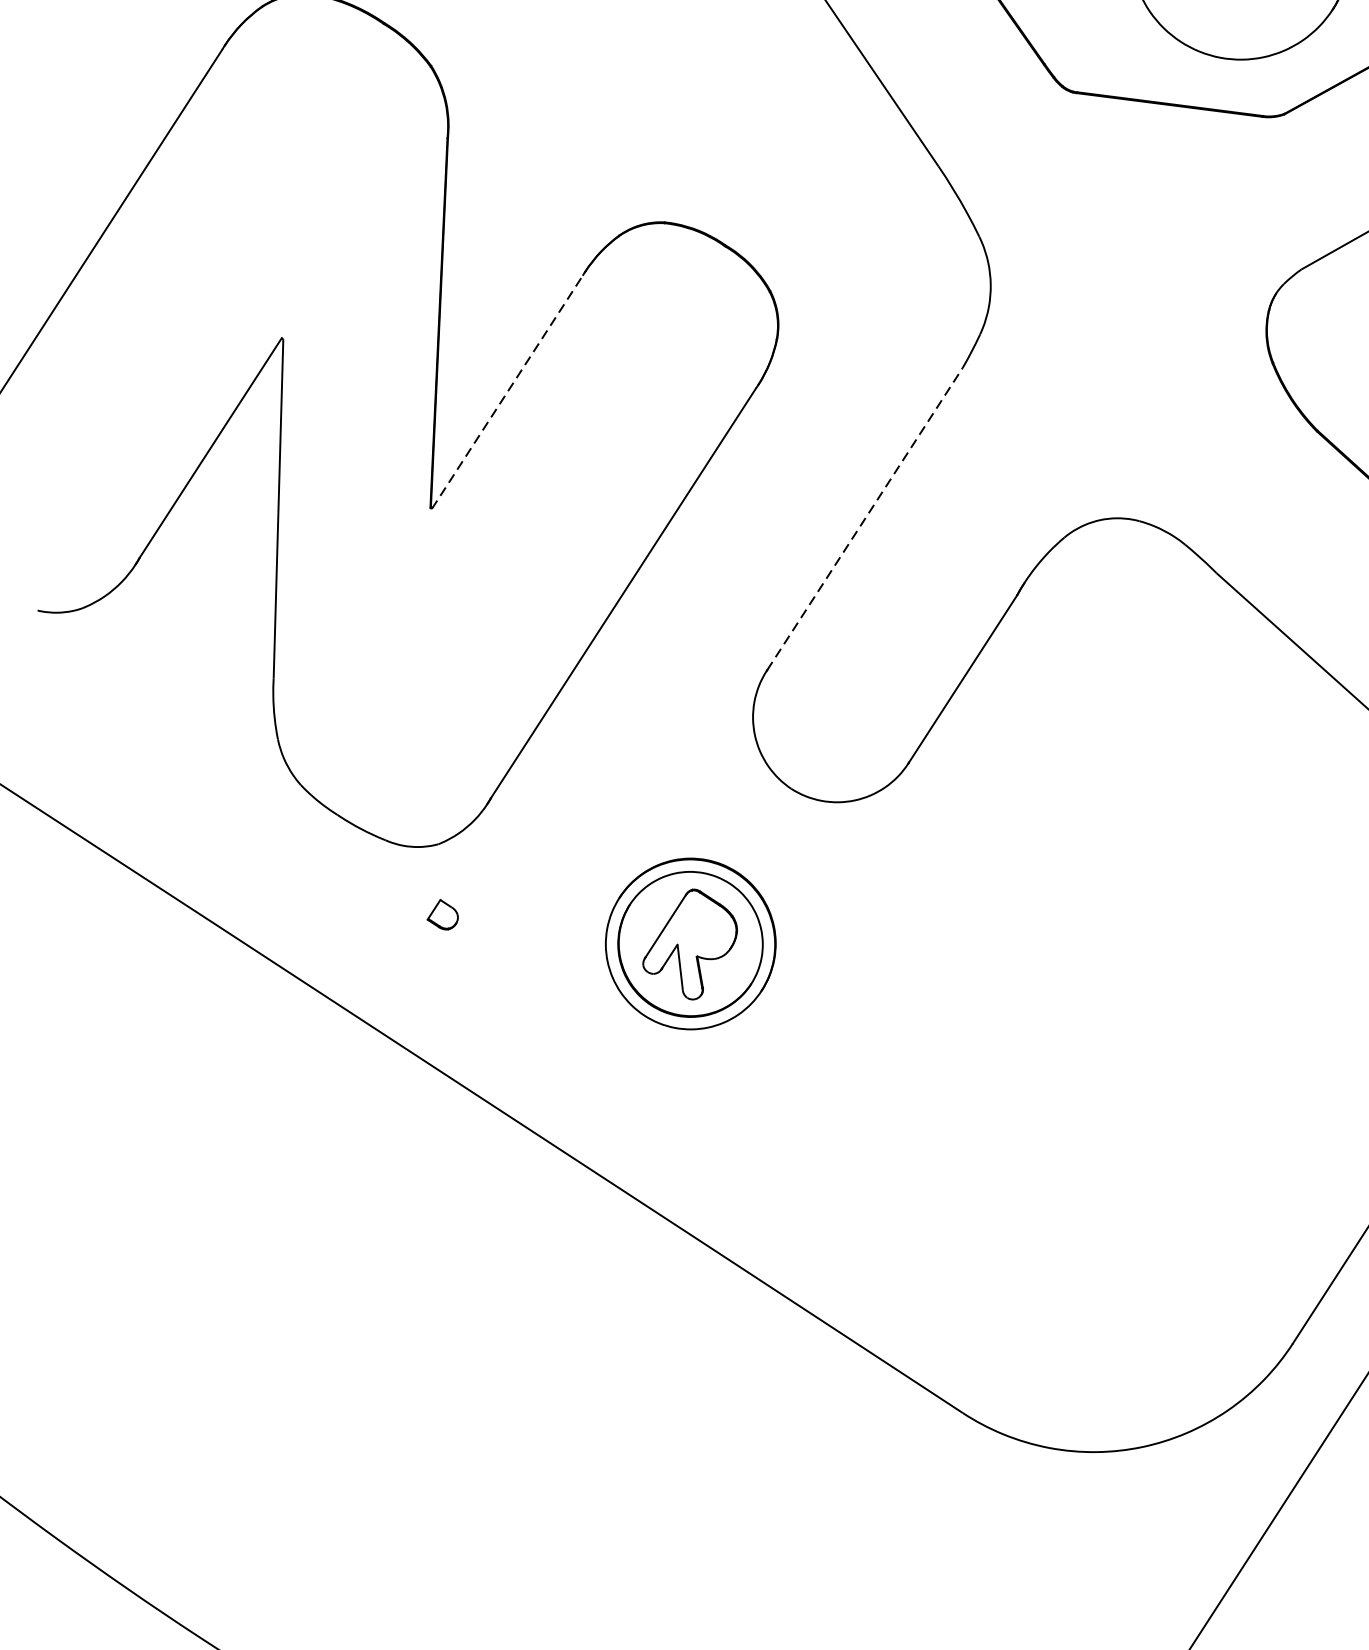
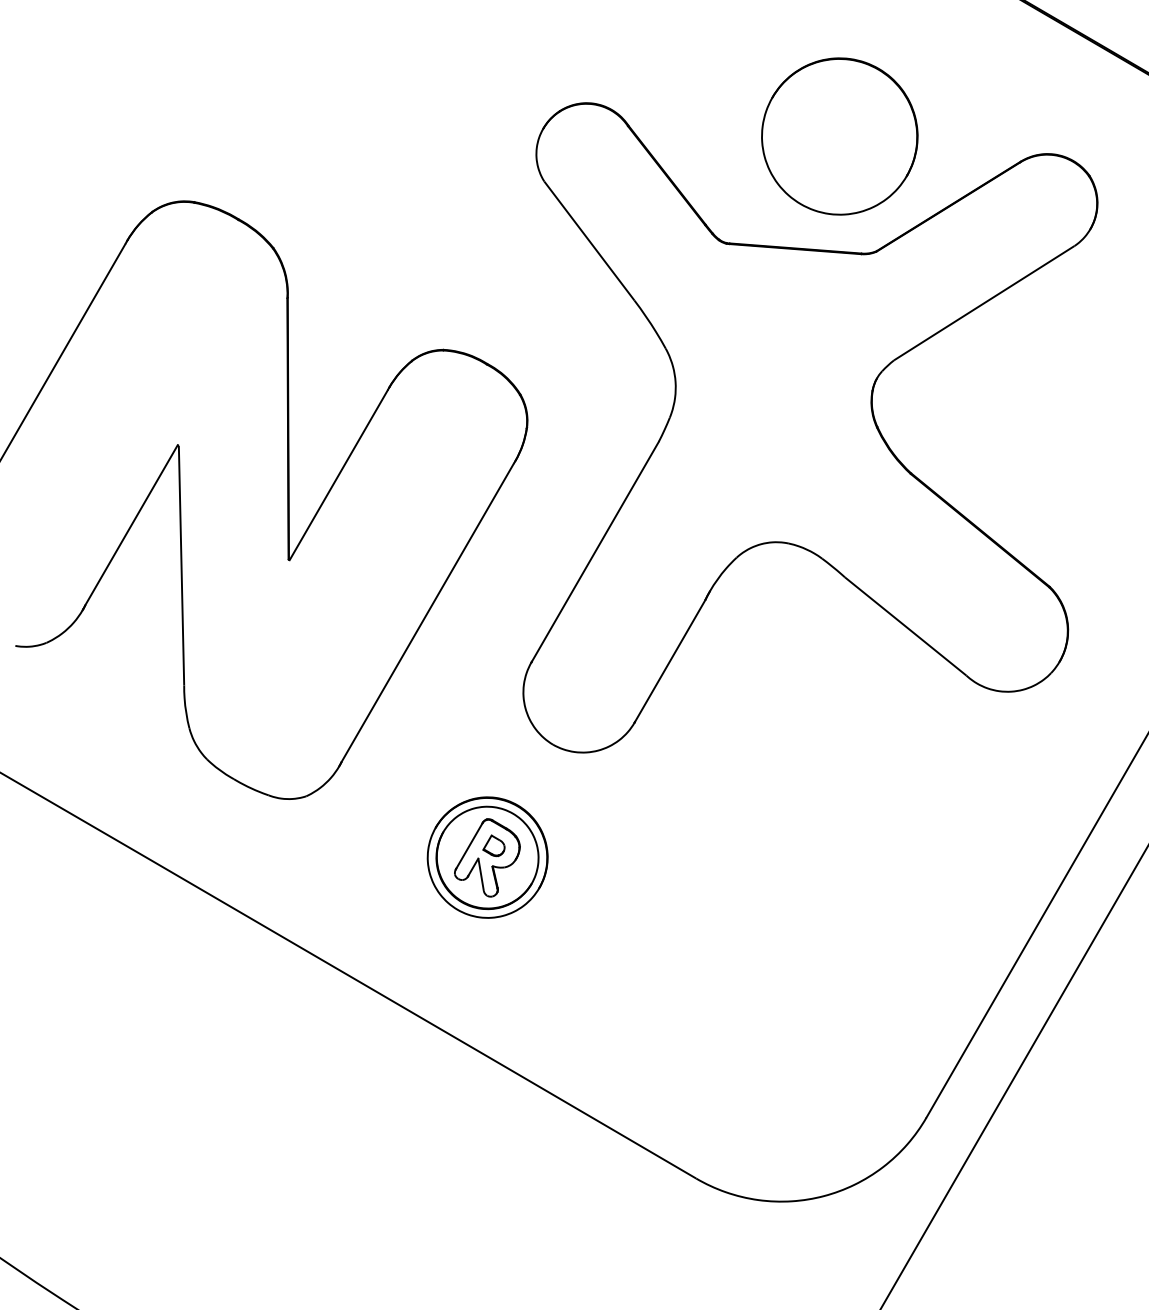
line: (507, 391) -> (338, 474), dashed -> solid
line: (865, 518) -> (595, 551), dashed -> solid
part: (442, 914) -> (493, 845), moved

